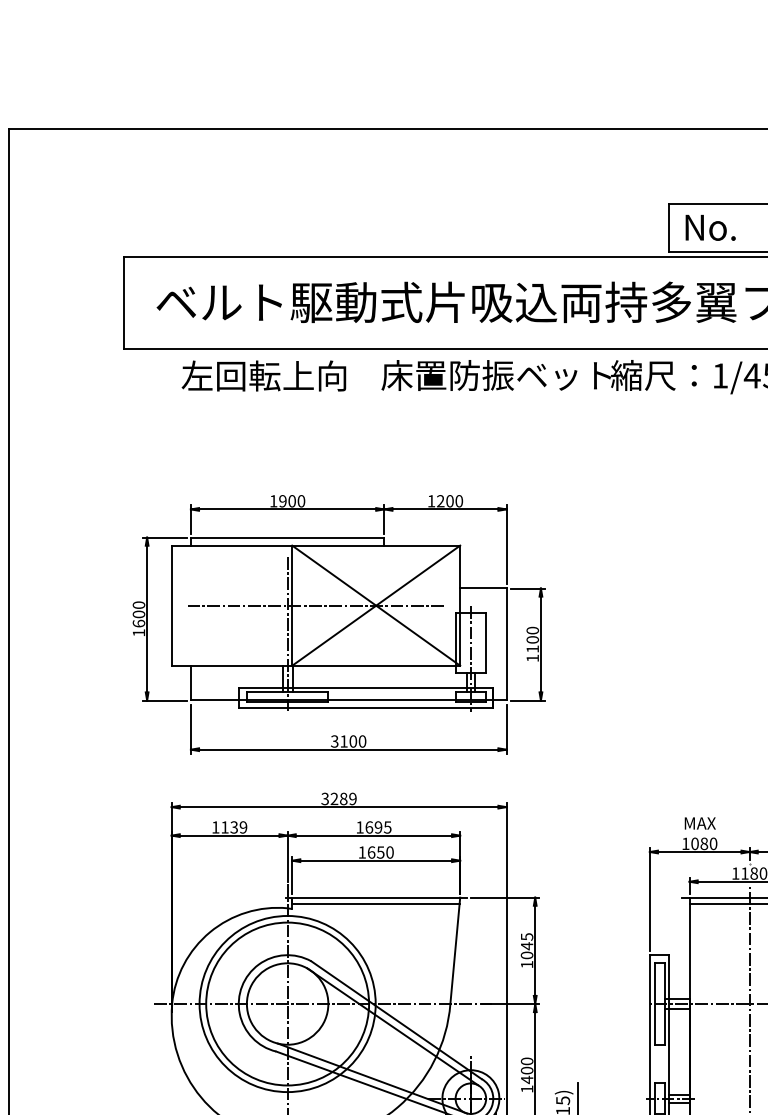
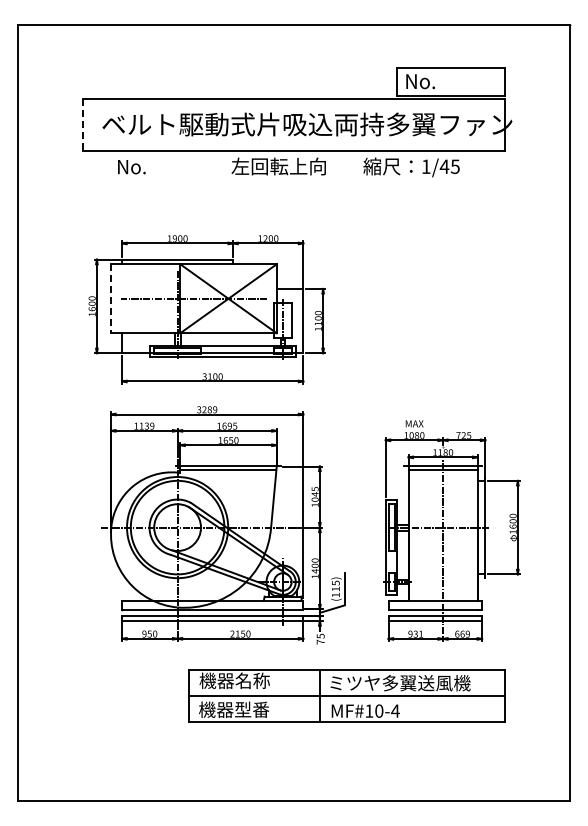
line: (123, 304) -> (83, 125), solid -> dashed
text: (263, 375) -> (163, 166), 左回転上向 -> No.
text: (496, 375) -> (297, 166), 床置防振ベット -> 左回転上向
line: (172, 605) -> (111, 298), solid -> dashed

